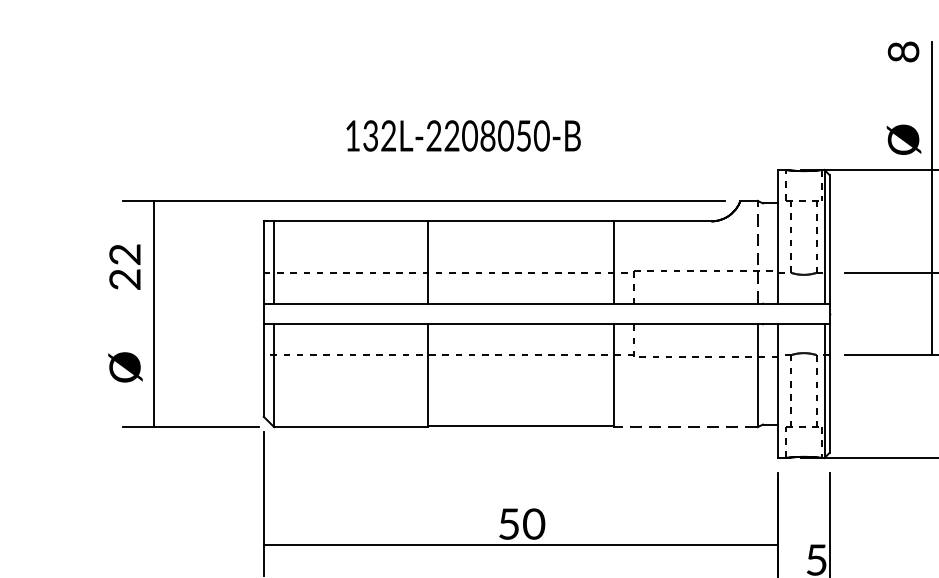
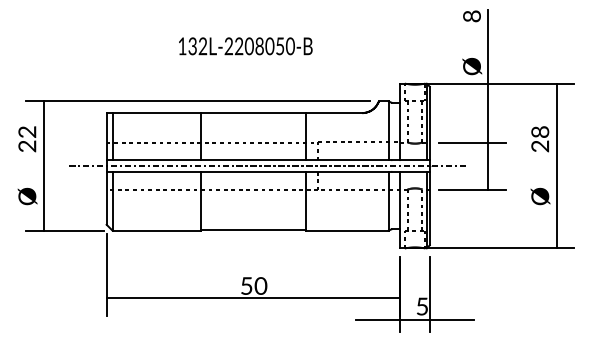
text: (463, 136) -> (245, 46), moved
line: (757, 251) -> (388, 130), dashed -> solid
line: (543, 314) -> (266, 166), added
line: (685, 426) -> (347, 230), dashed -> solid

